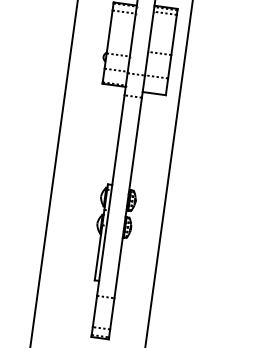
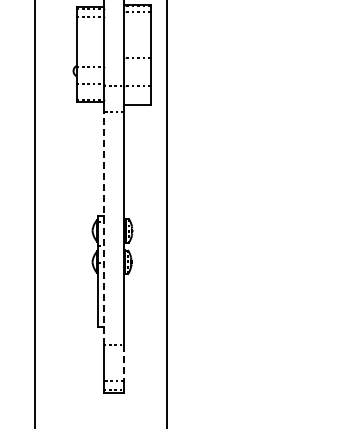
line: (110, 195) -> (103, 228), solid -> dashed
line: (112, 314) -> (123, 363), solid -> dashed

